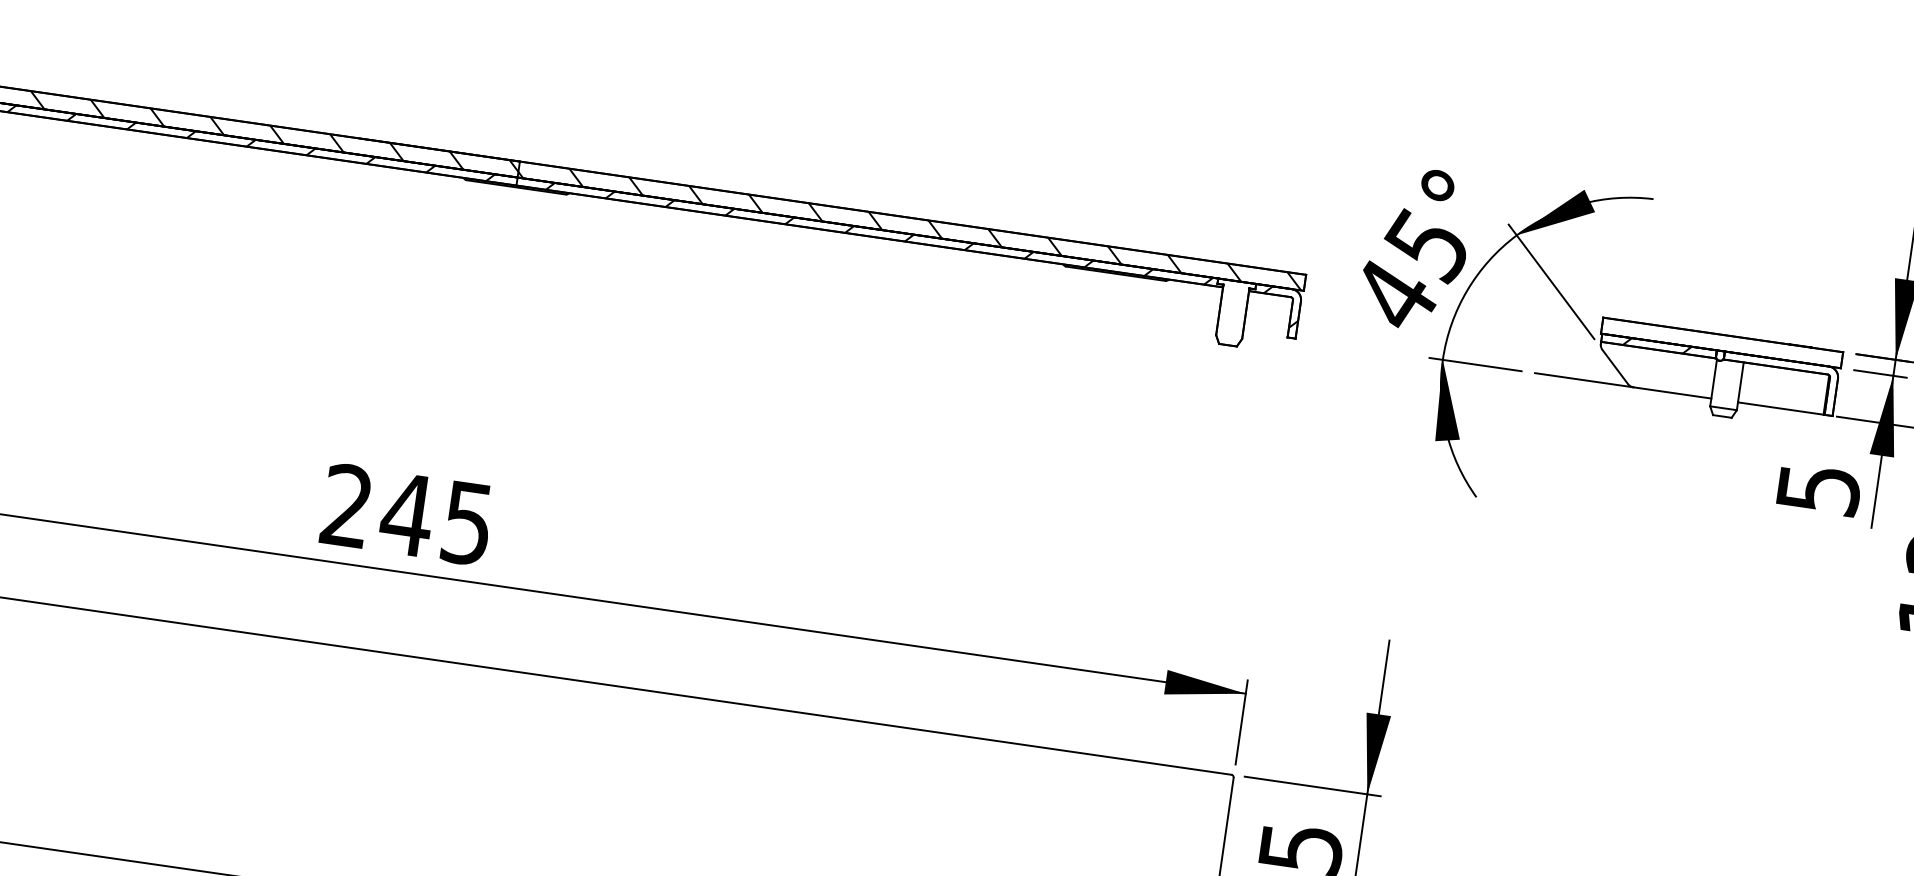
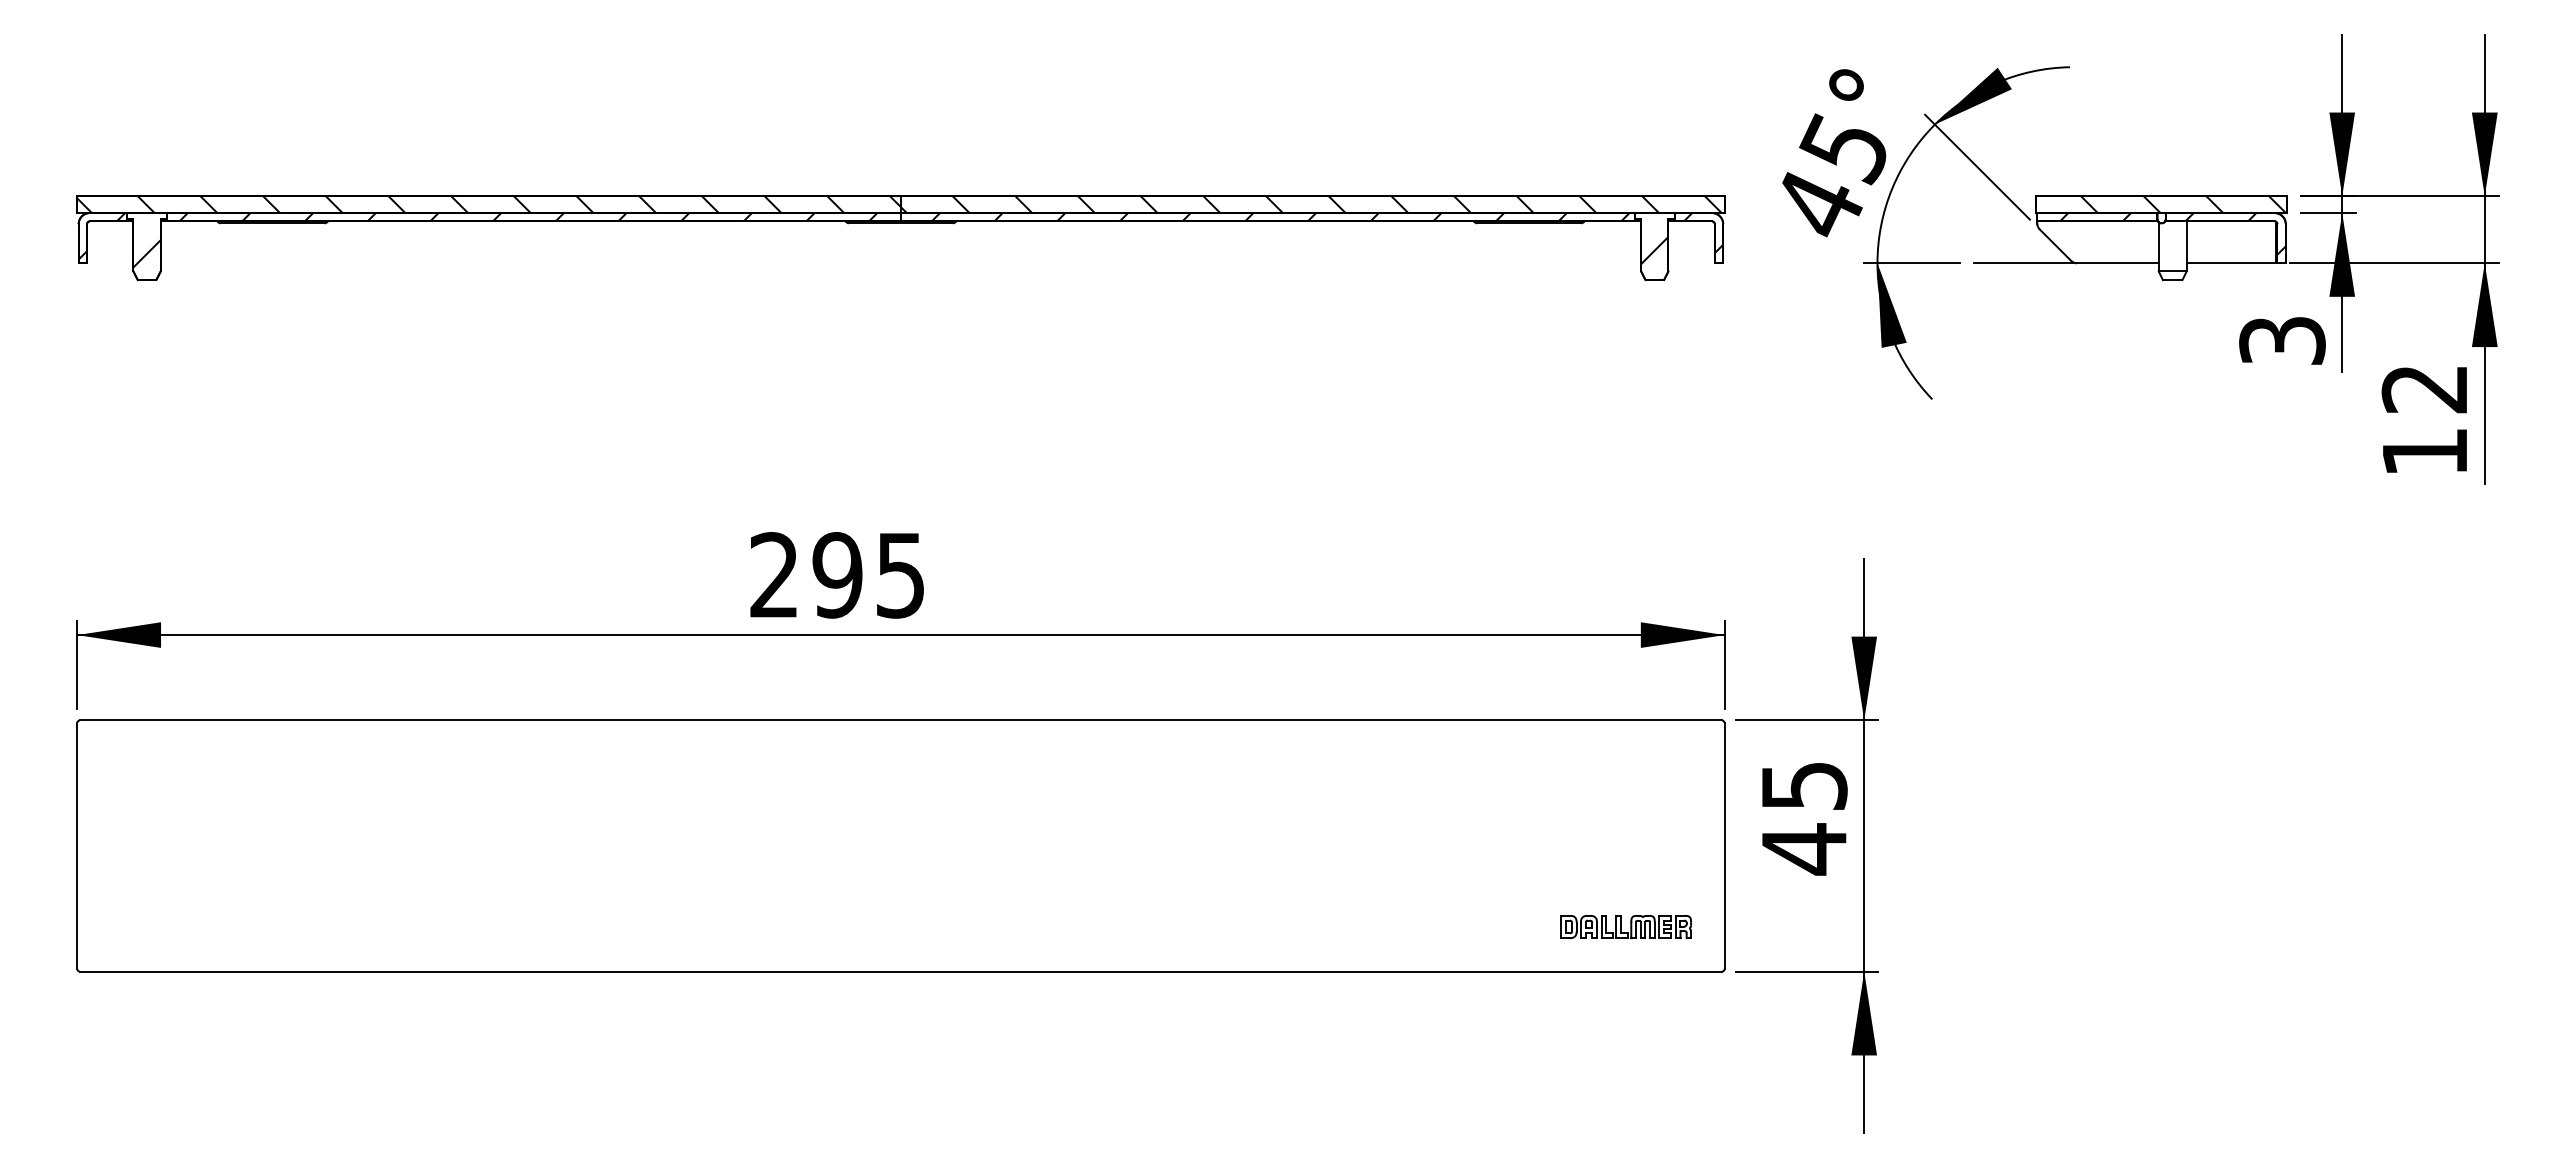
hatch: (1231, 316) -> (1654, 250), added
hatch: (1743, 345) -> (2183, 204), added
hatch: (1788, 380) -> (2235, 233), added
text: (1818, 489) -> (2282, 340), 5 -> 3
text: (407, 514) -> (837, 575), 245 -> 295

